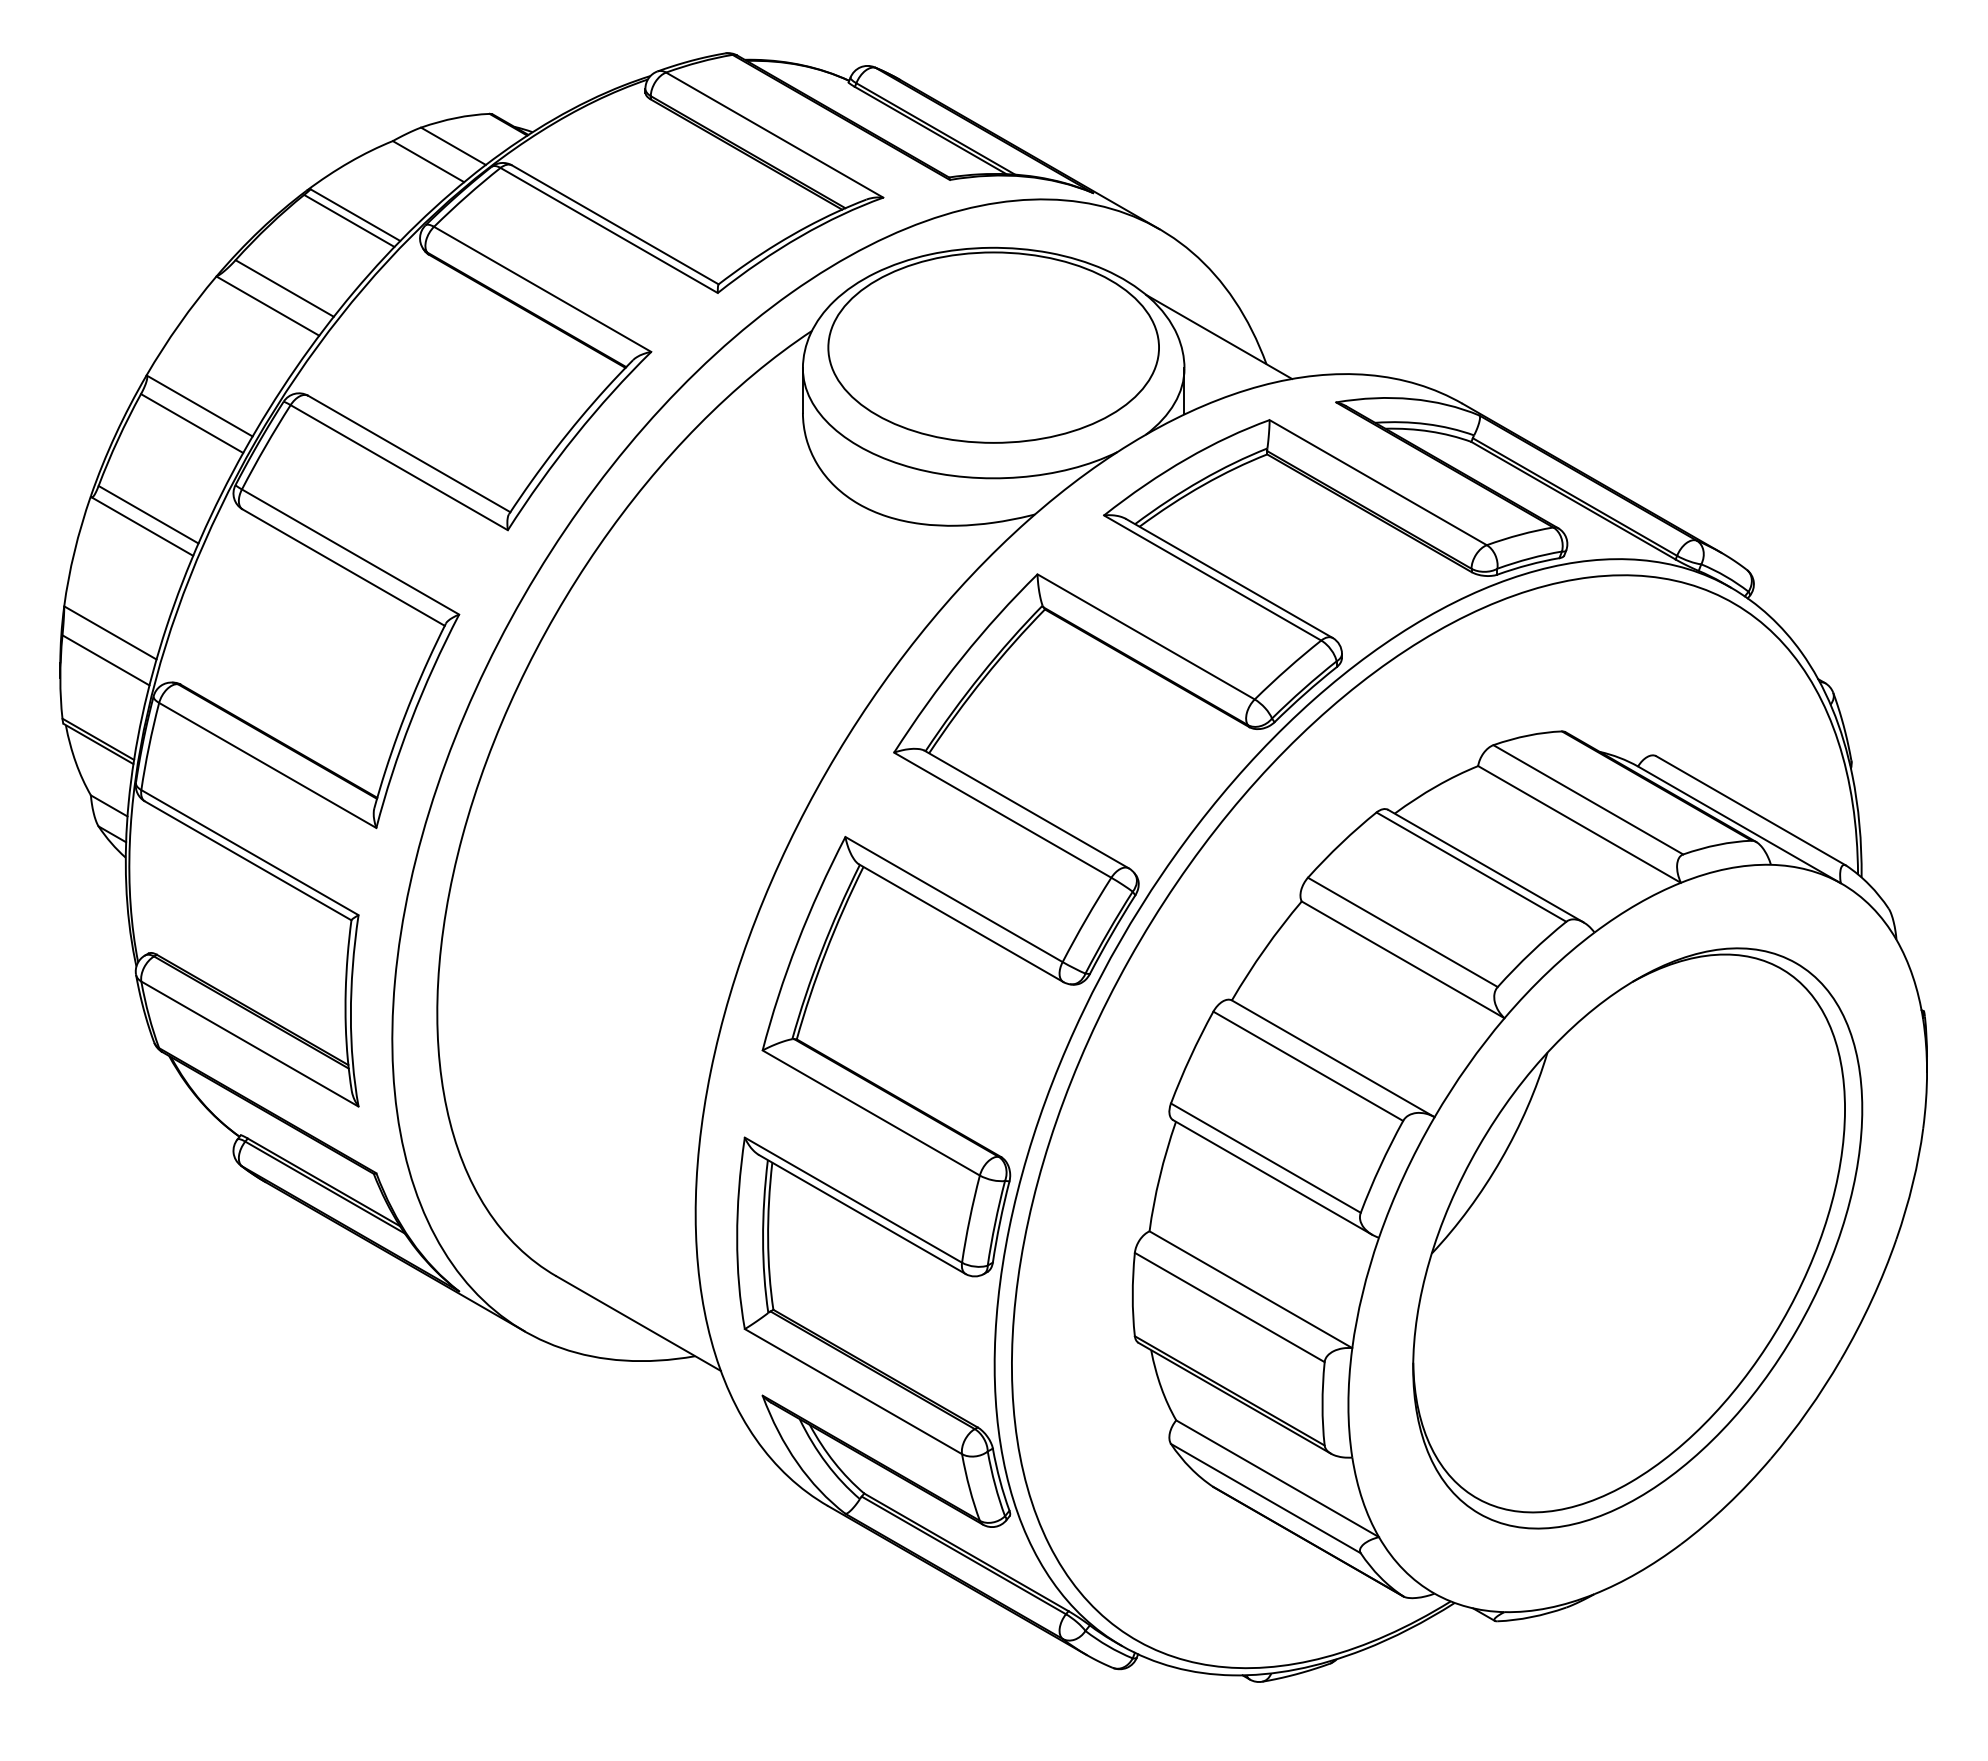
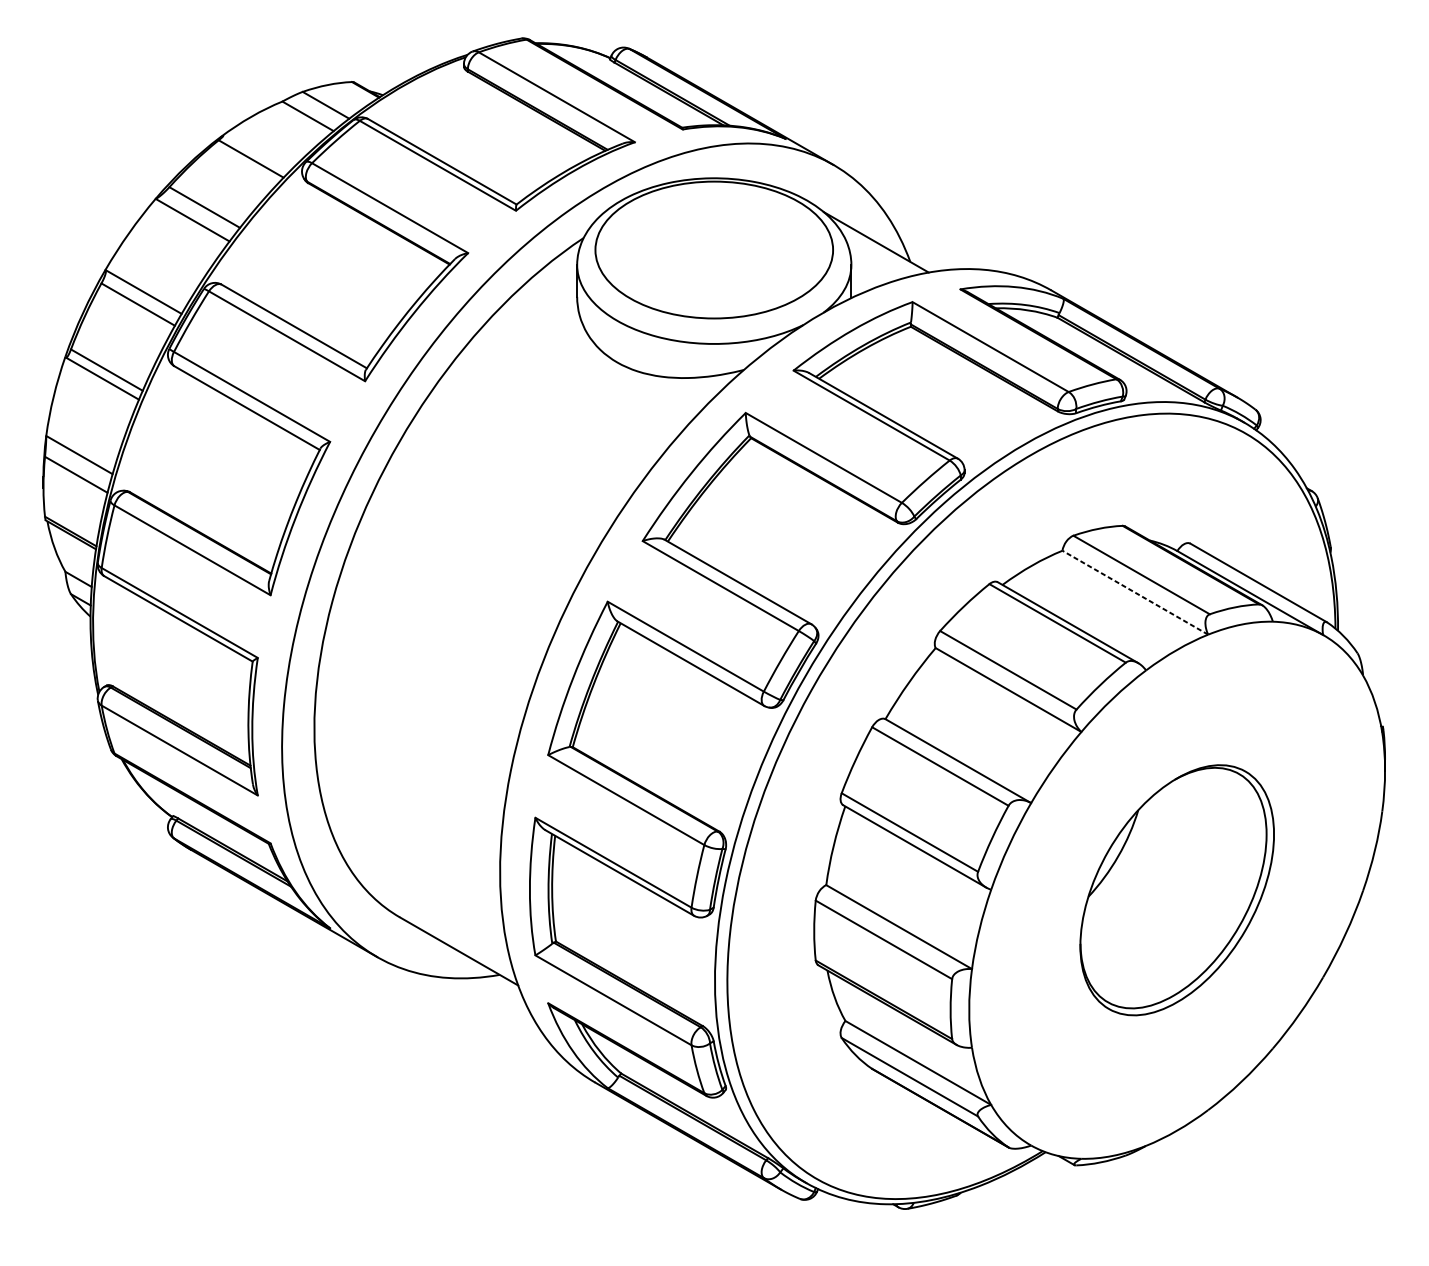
line: (355, 214) -> (255, 154), removed
line: (1579, 824) -> (1135, 592), solid -> dashed
part: (1637, 1238) -> (1176, 890), size x0.6

